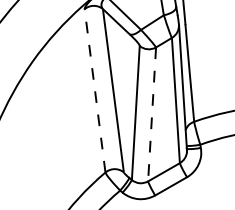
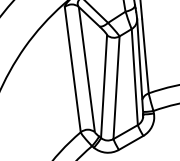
line: (94, 90) -> (72, 69), dashed -> solid
line: (152, 115) -> (116, 88), dashed -> solid

